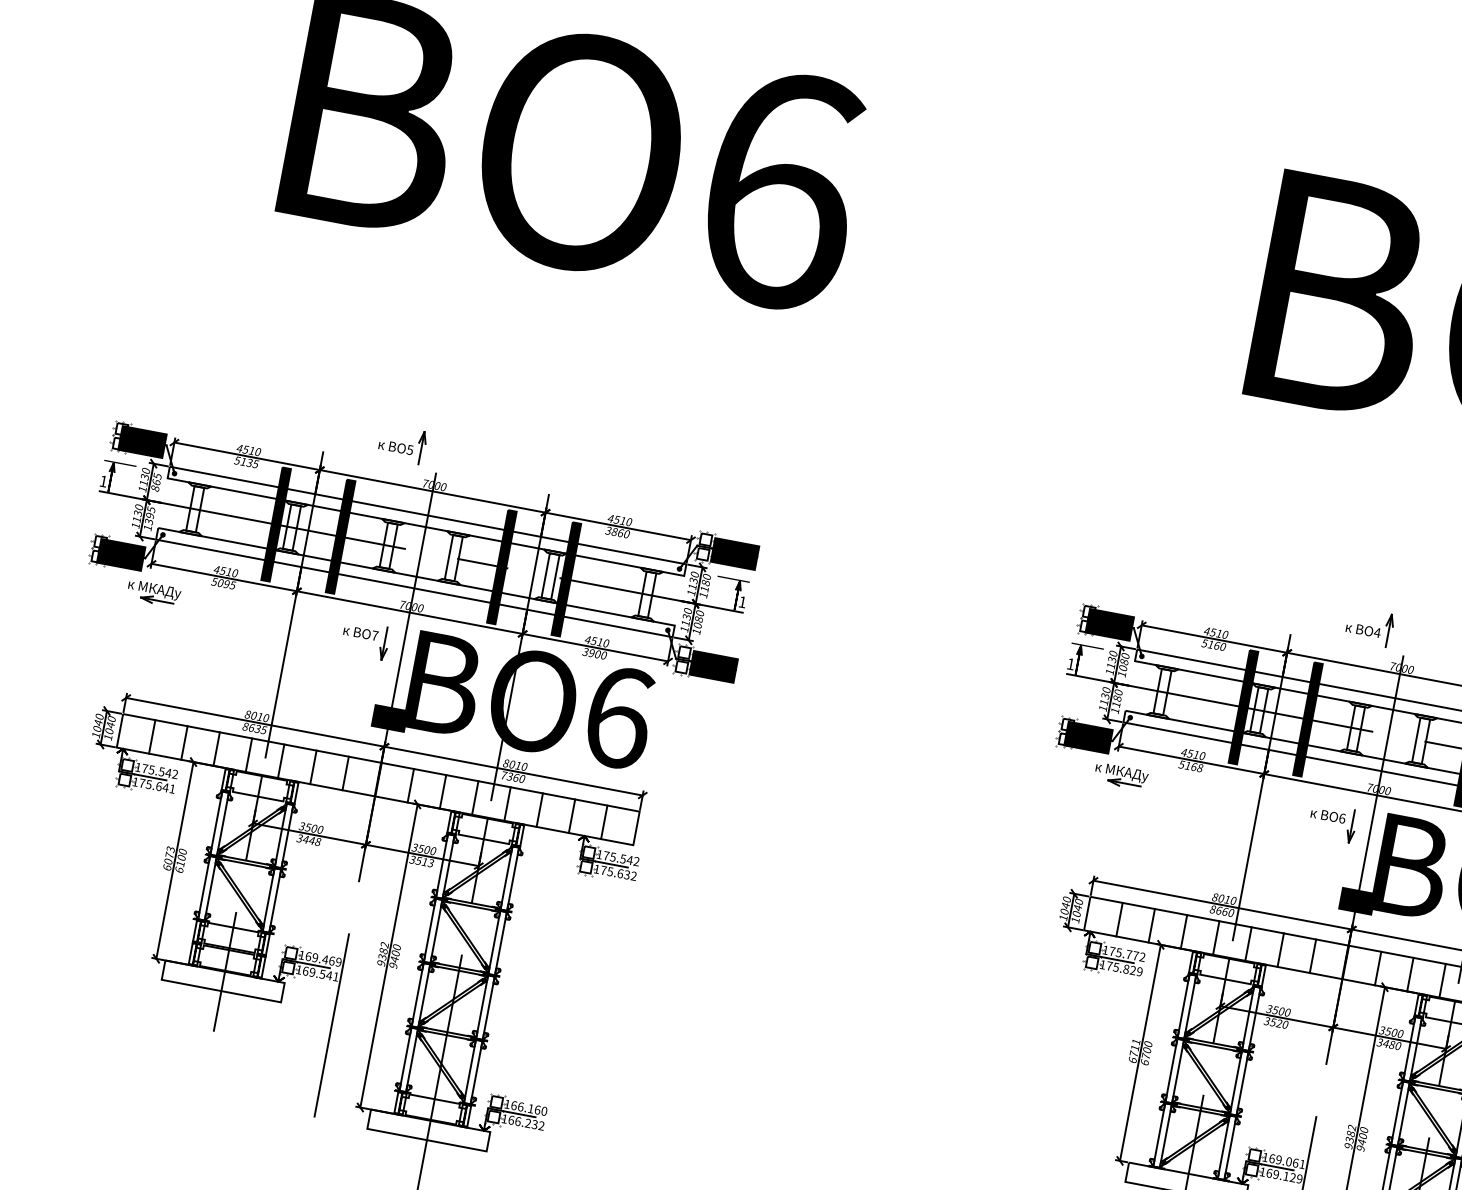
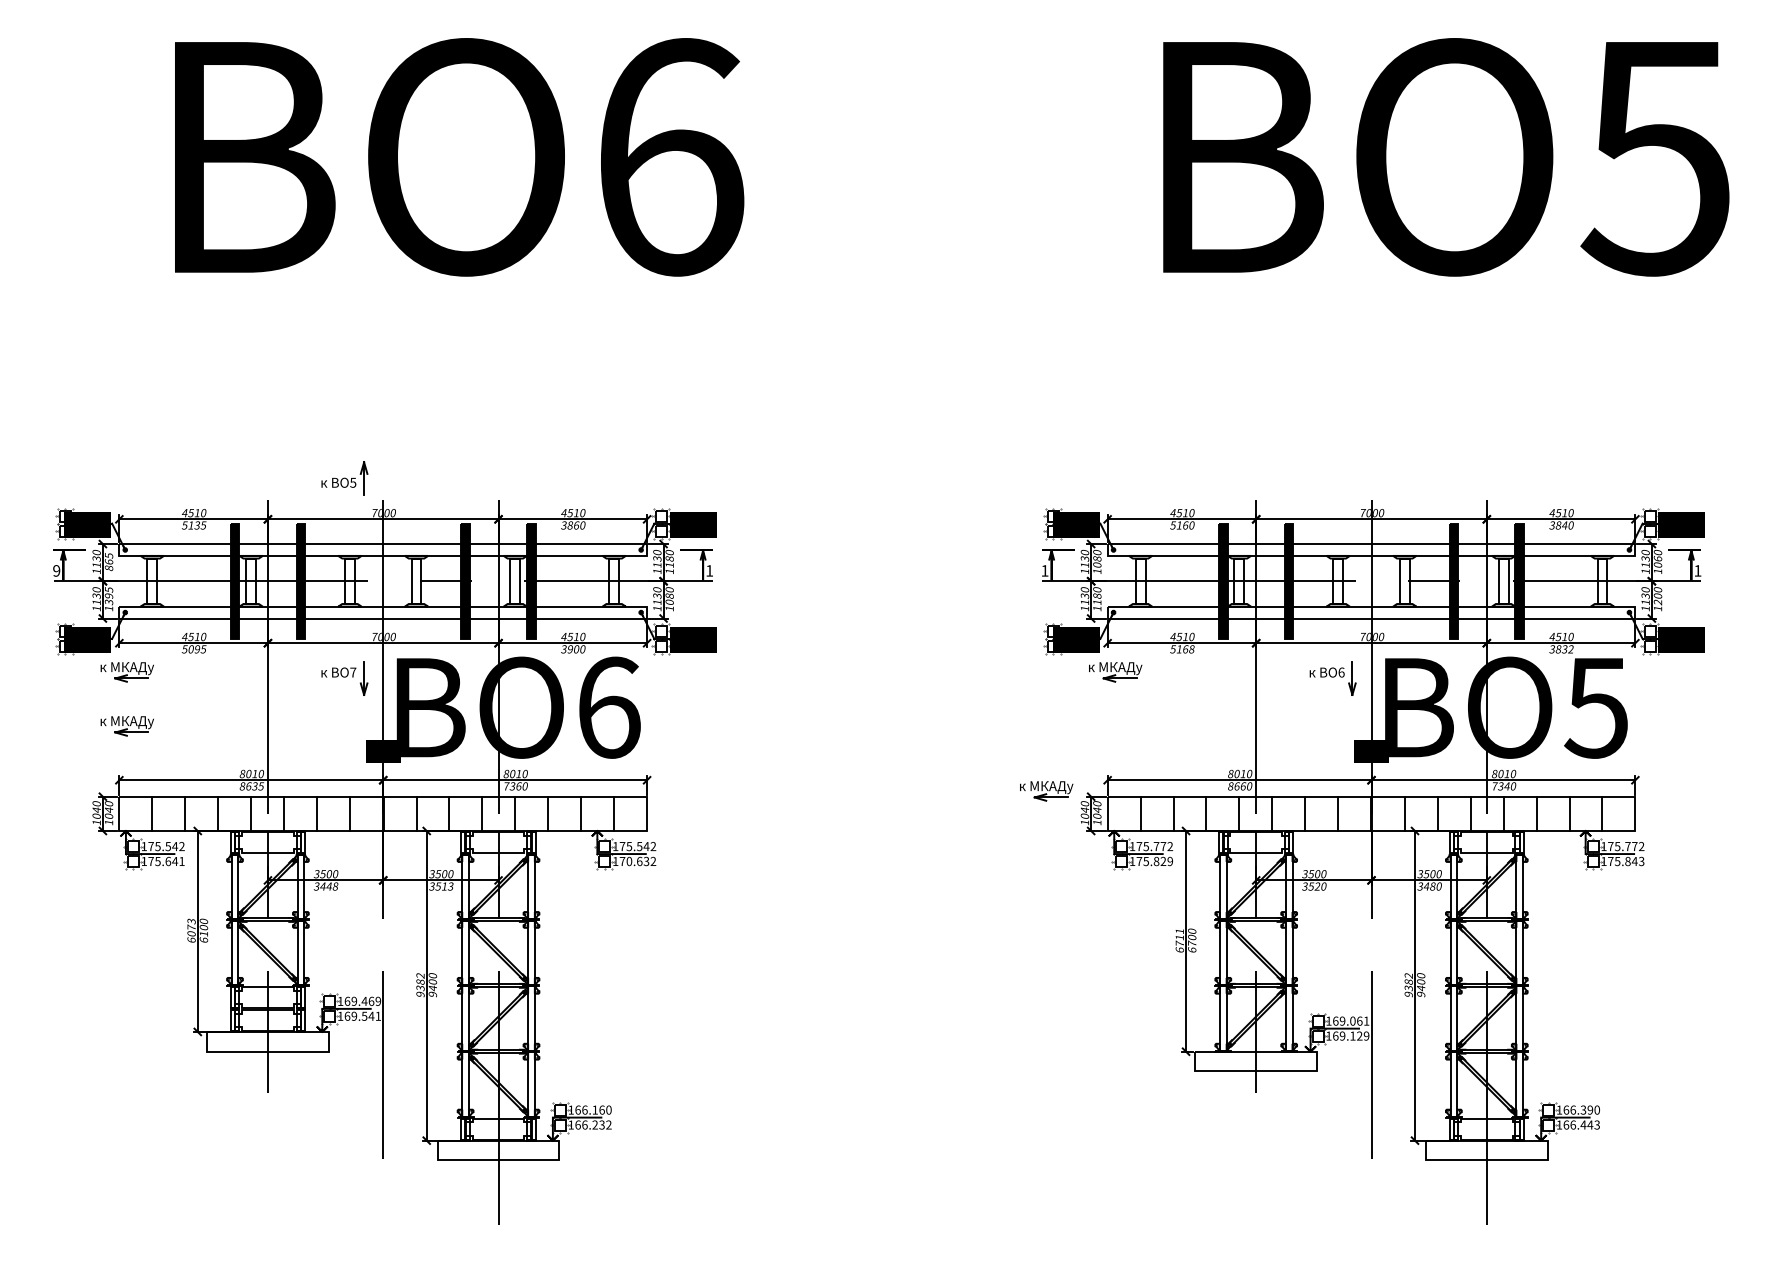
text: (103, 481) -> (56, 570), 1 -> 9
part: (1369, 626) -> (1332, 478), removed
part: (143, 646) -> (126, 726), added
text: (610, 870) -> (629, 860), 175.632 -> 170.632
part: (1031, 880) -> (1046, 791), added

